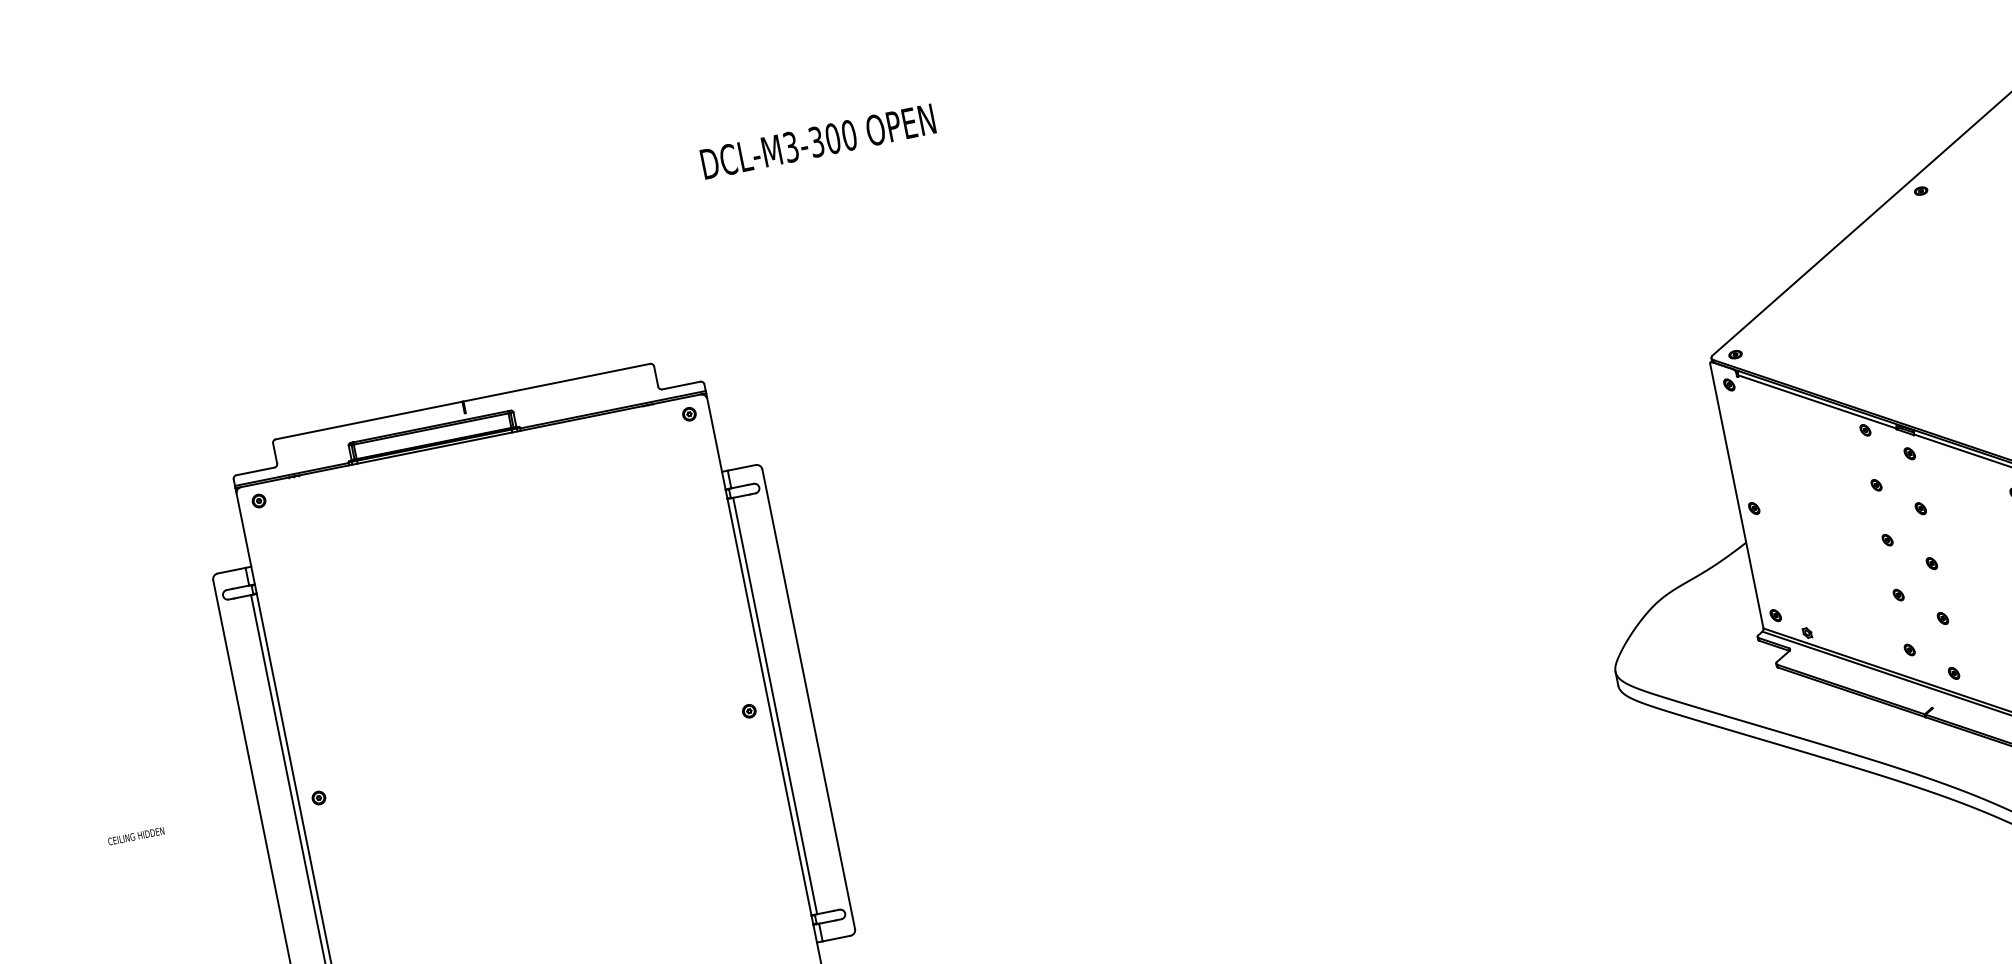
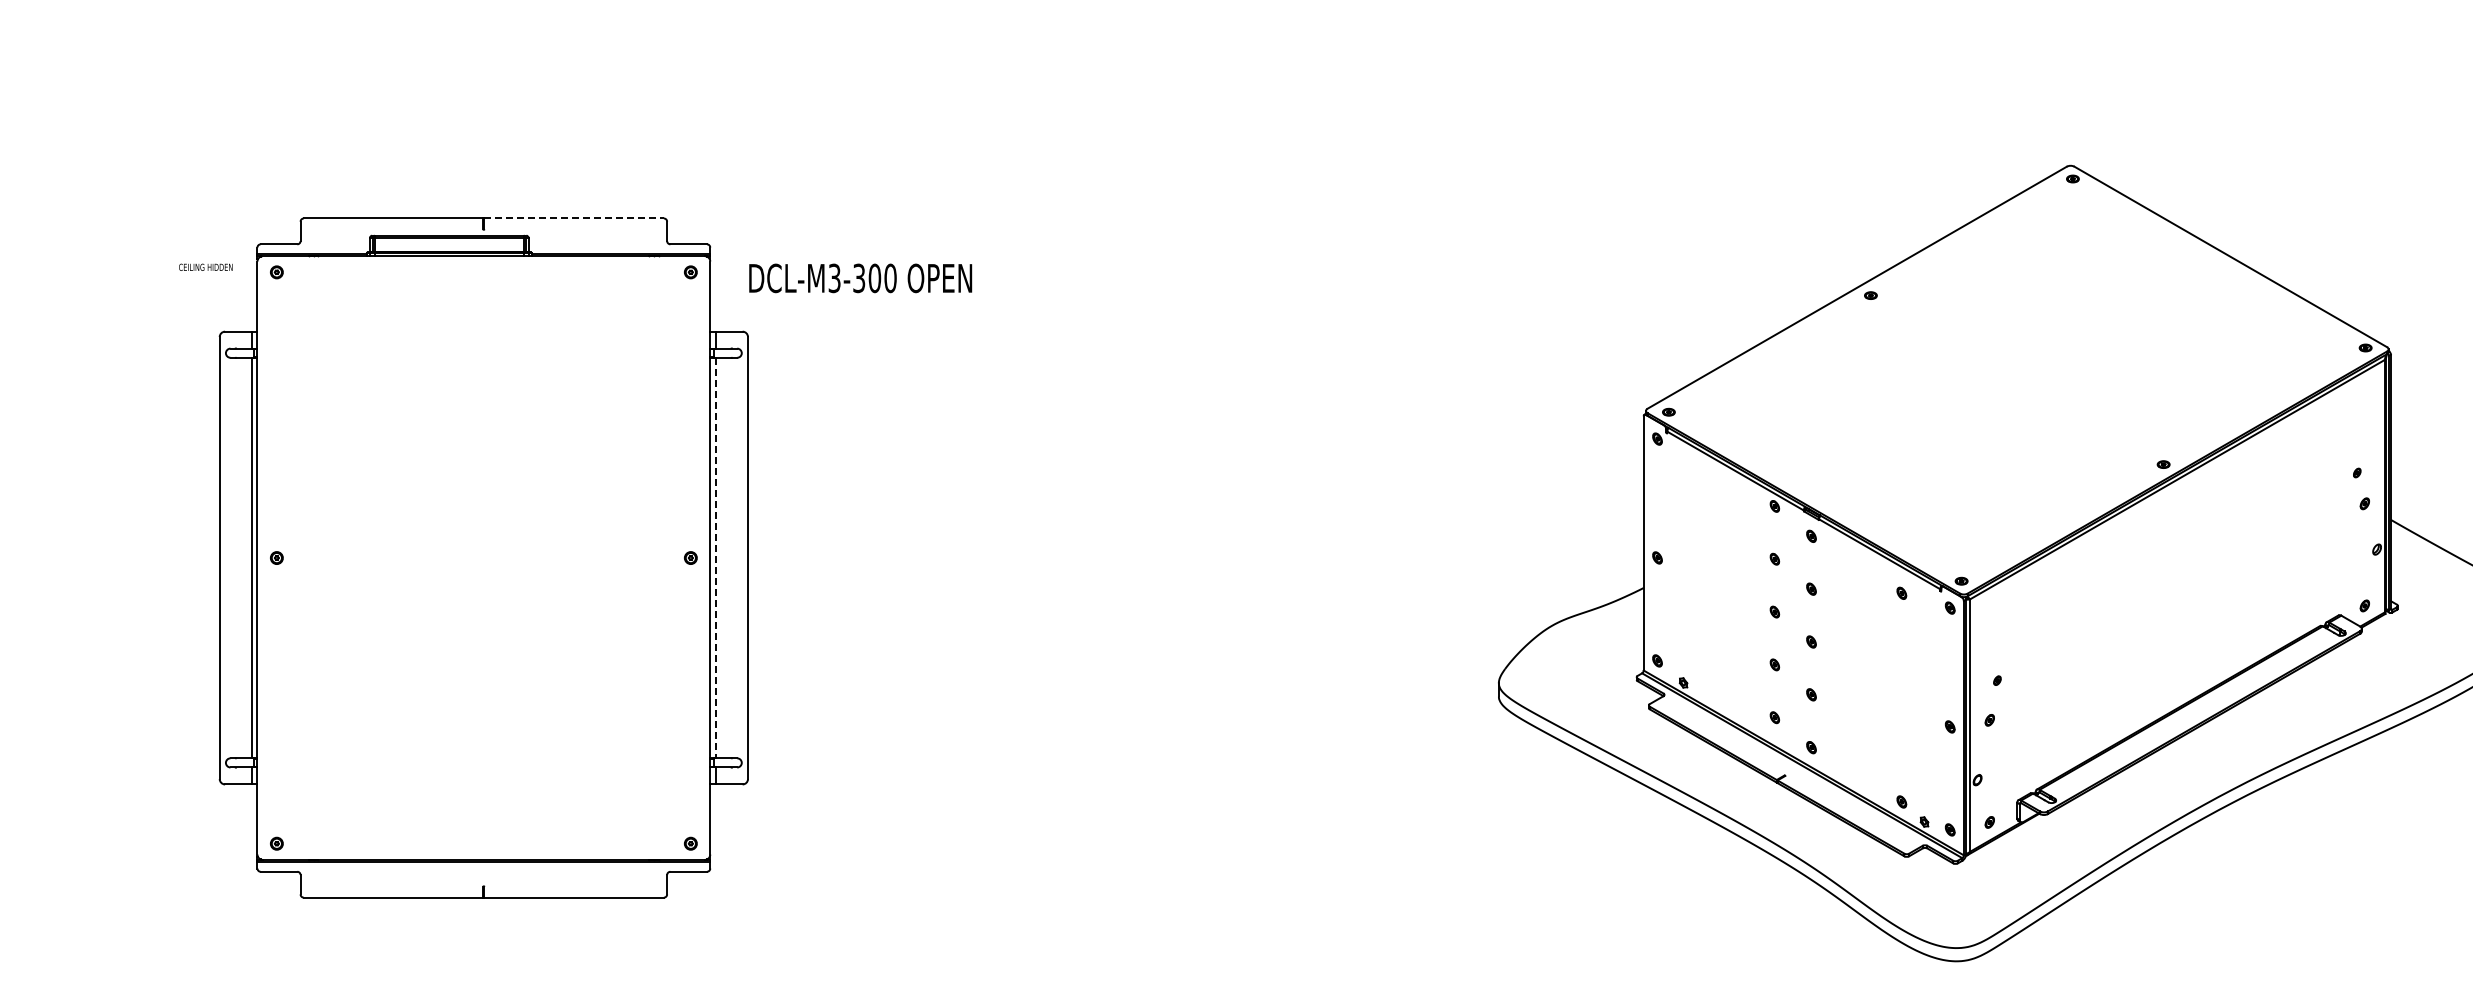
text: (818, 141) -> (860, 278), moved
line: (557, 382) -> (574, 218), solid -> dashed
line: (775, 706) -> (715, 558), solid -> dashed
text: (135, 835) -> (205, 266), moved

